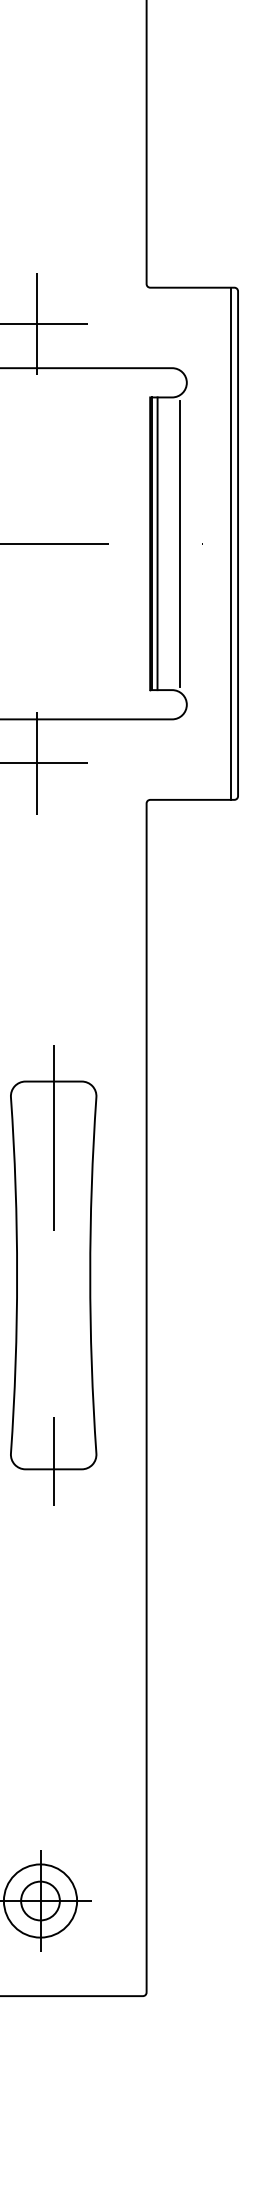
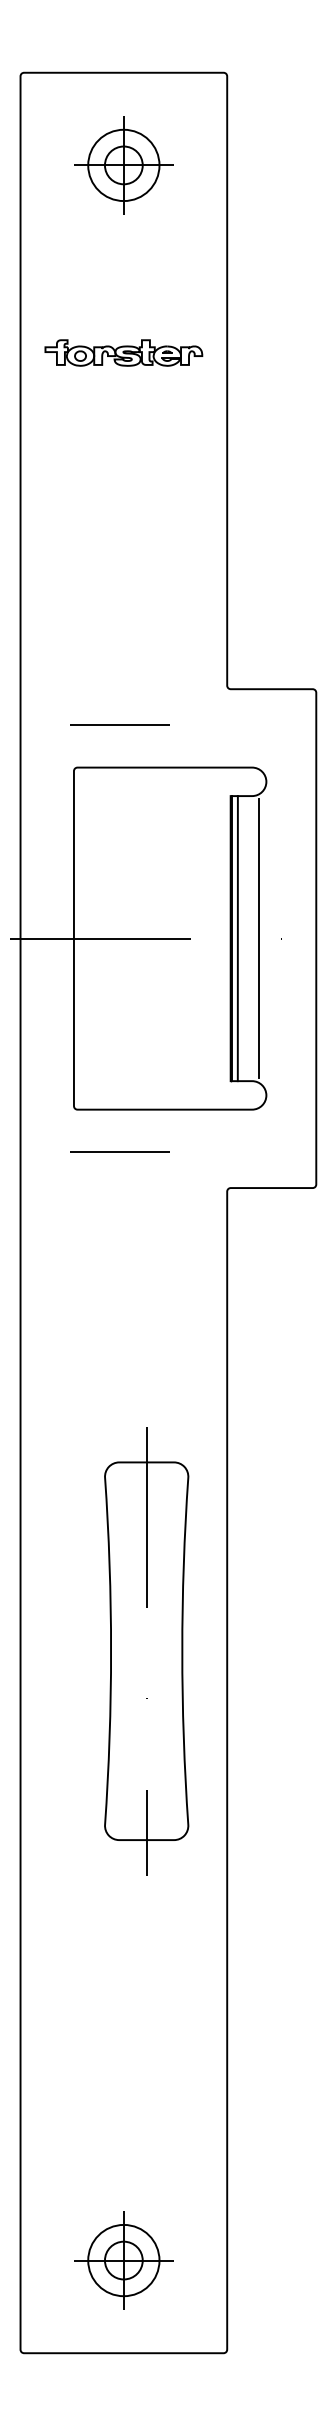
line: (37, 323) -> (120, 724), removed
line: (231, 543) -> (309, 938), removed
line: (37, 763) -> (120, 1152), removed
part: (53, 1275) -> (146, 1651), moved

